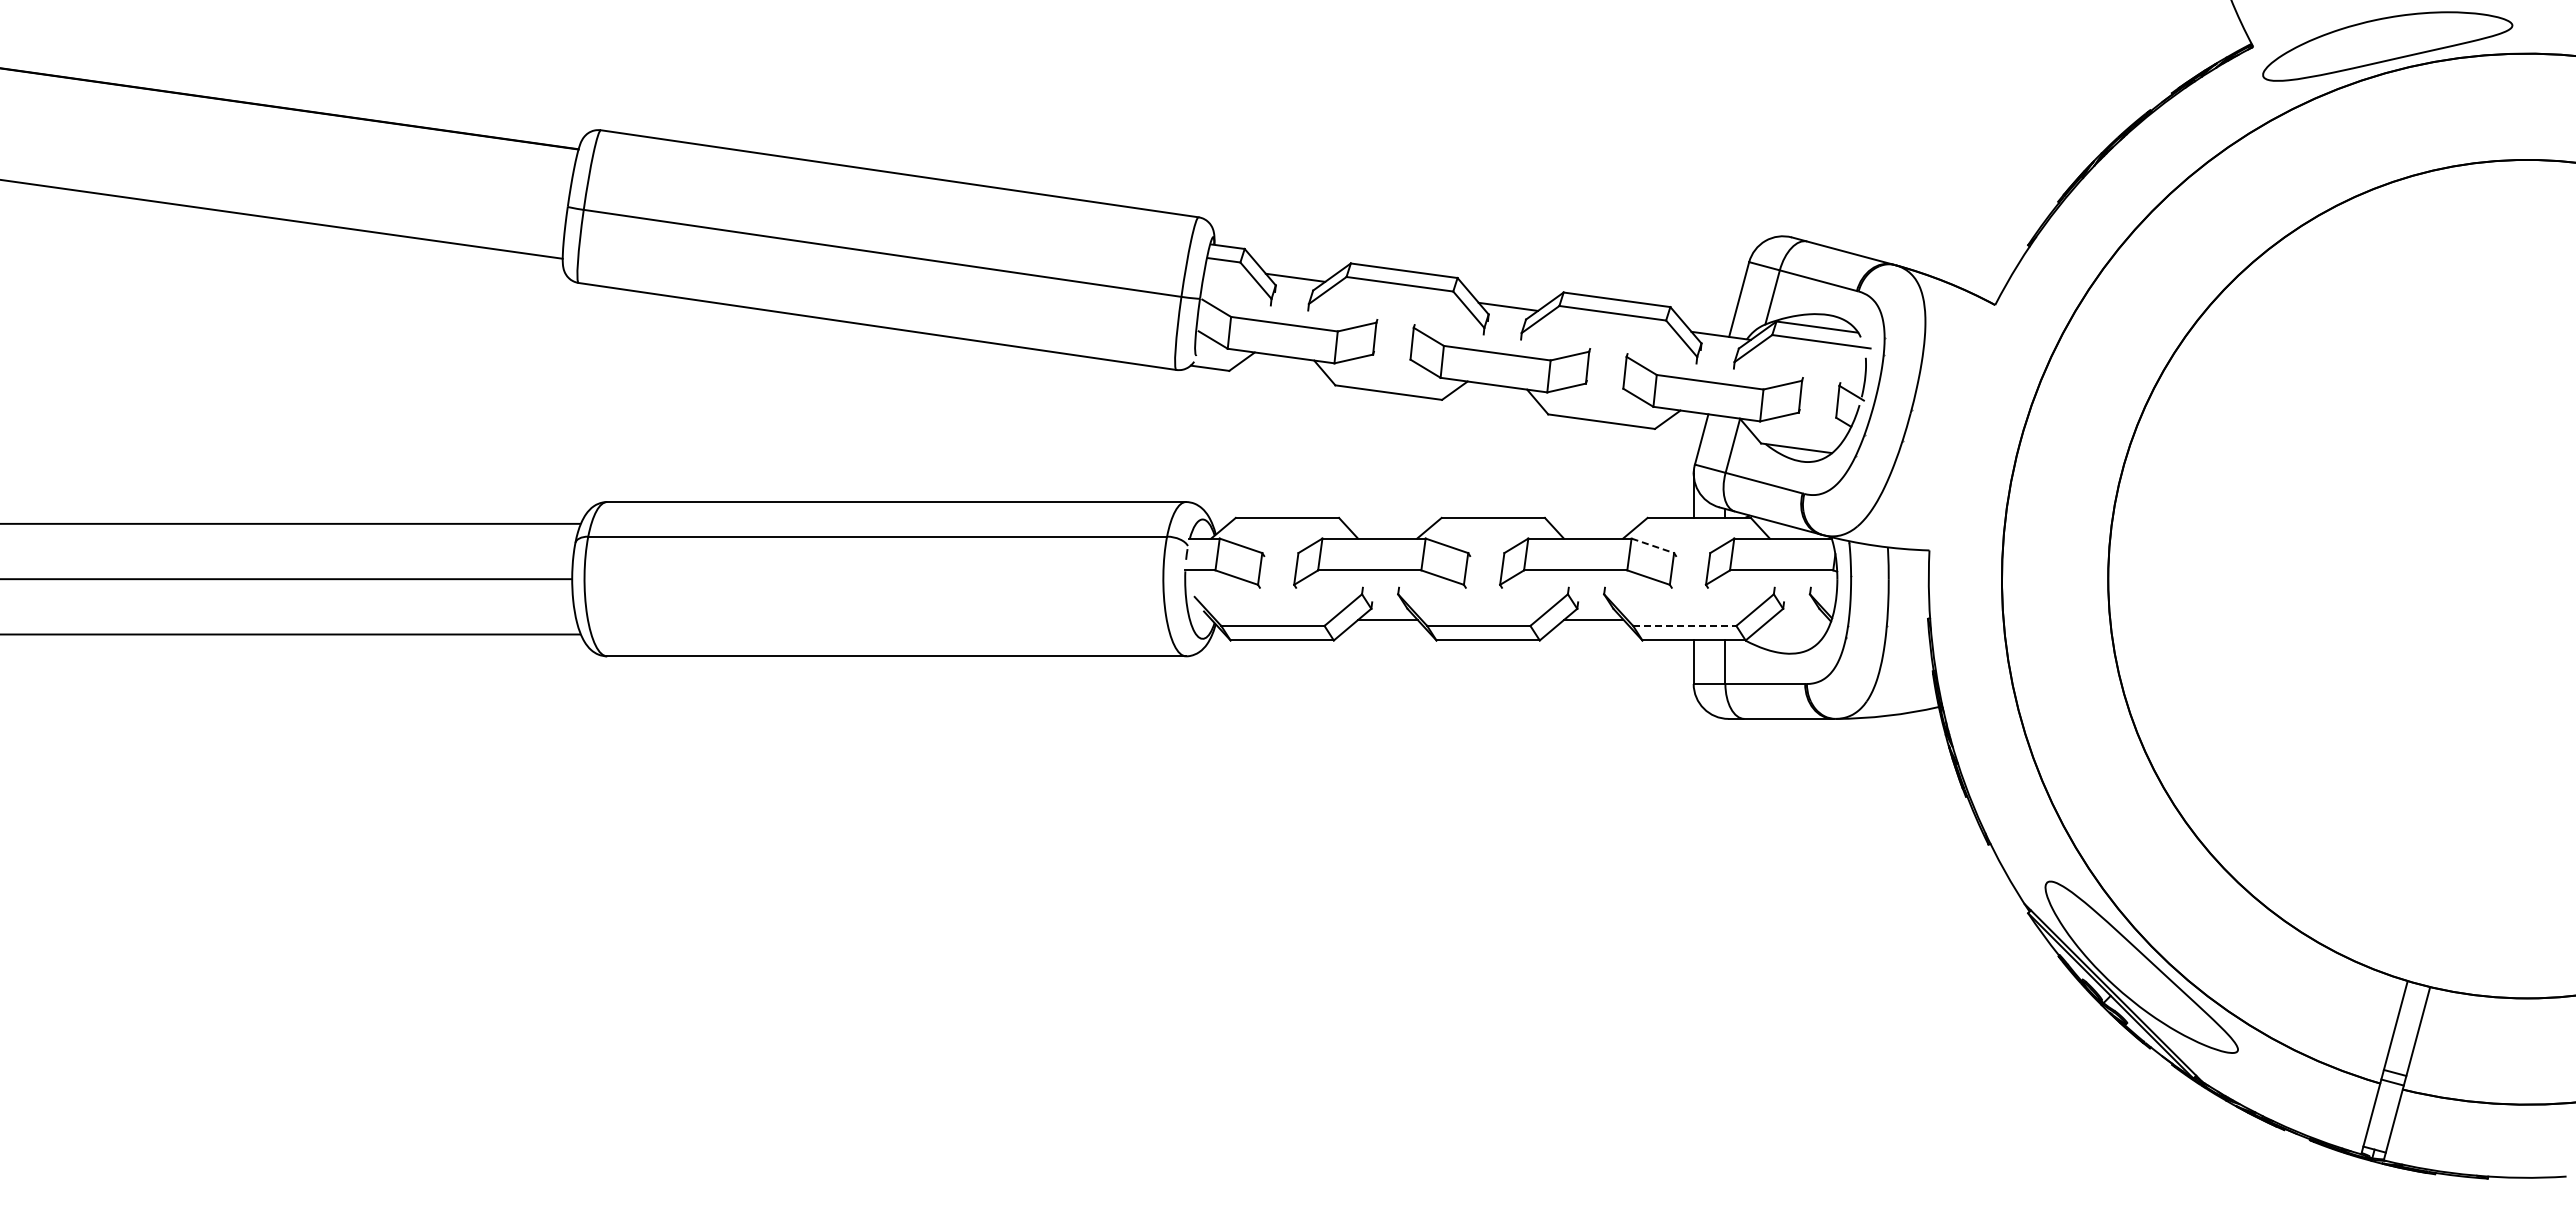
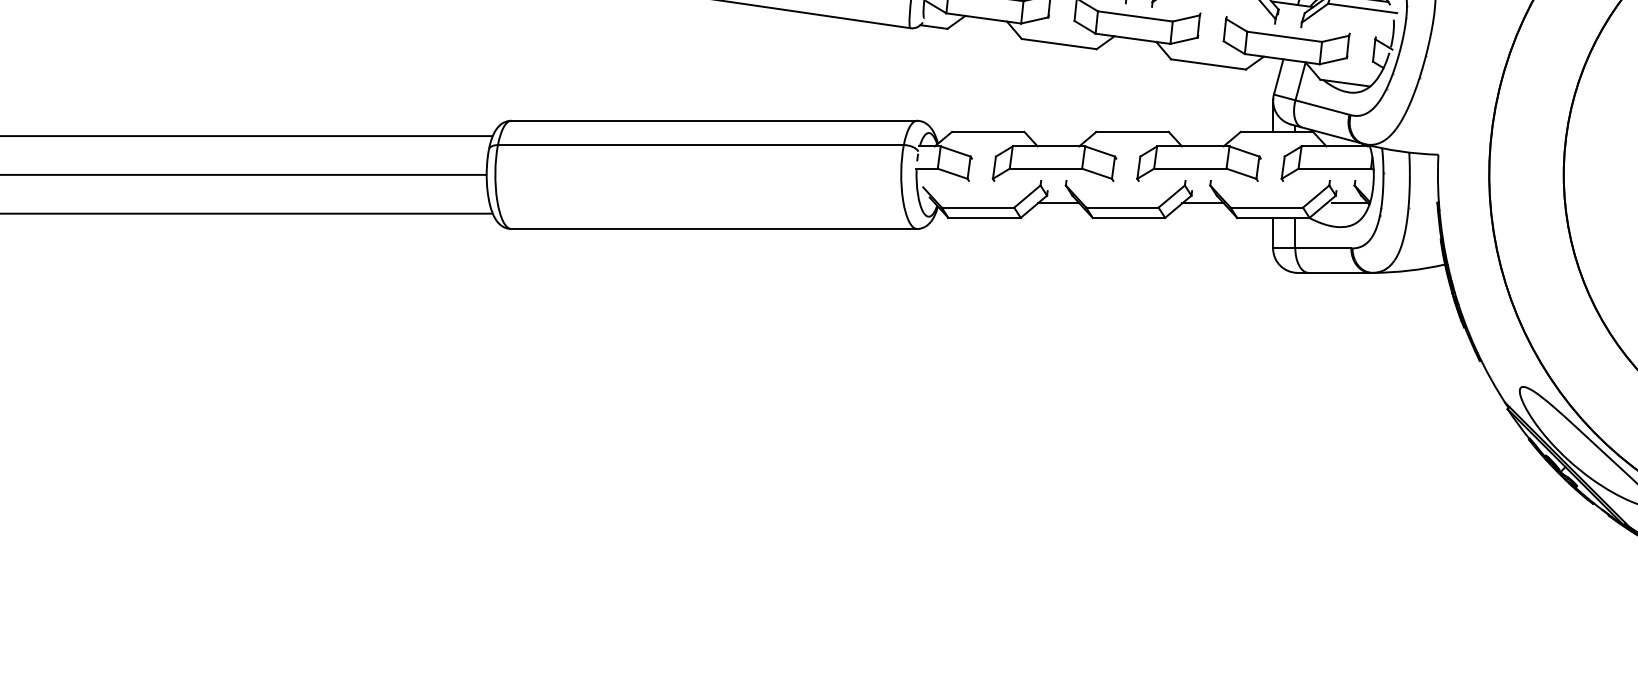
line: (1653, 546) -> (1244, 151), dashed -> solid
line: (1803, 619) -> (1350, 203), added
line: (1684, 625) -> (1266, 207), dashed -> solid

